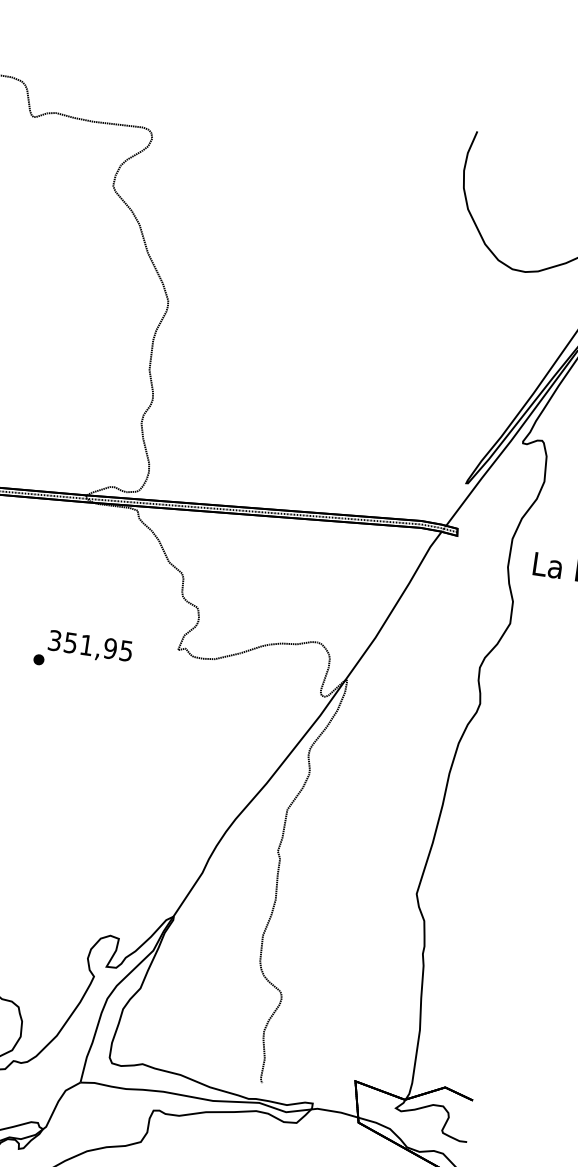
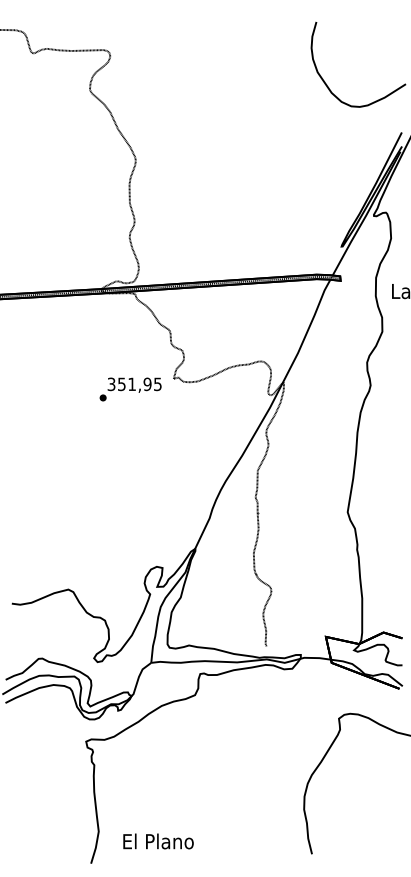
text: (82, 652) -> (130, 389), moved

